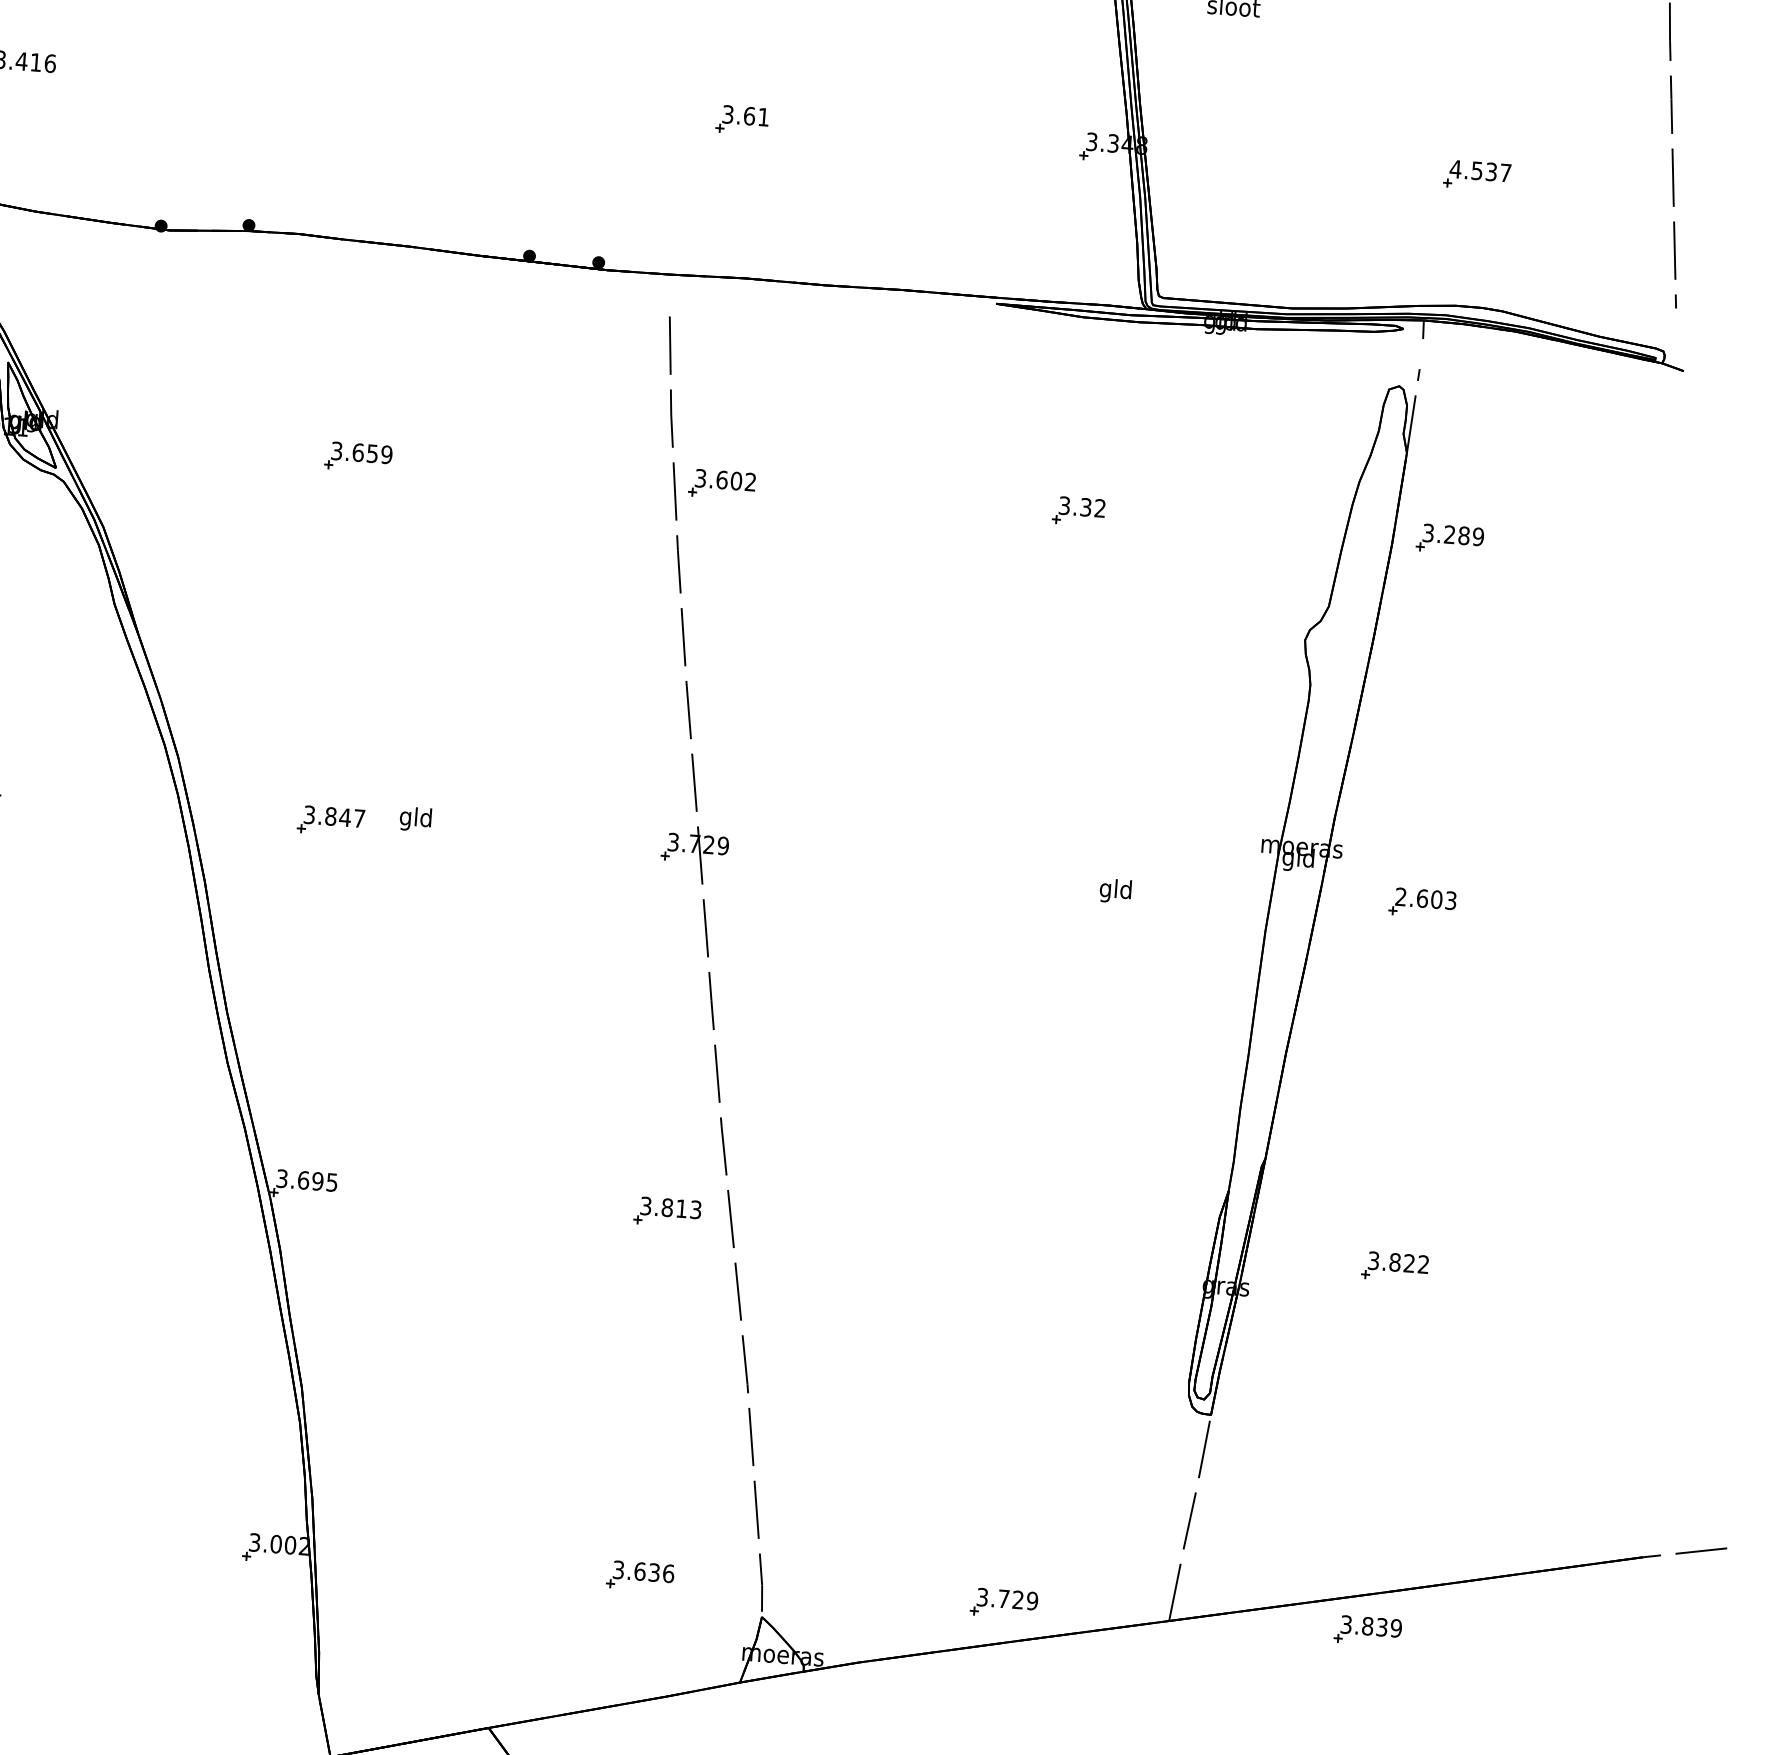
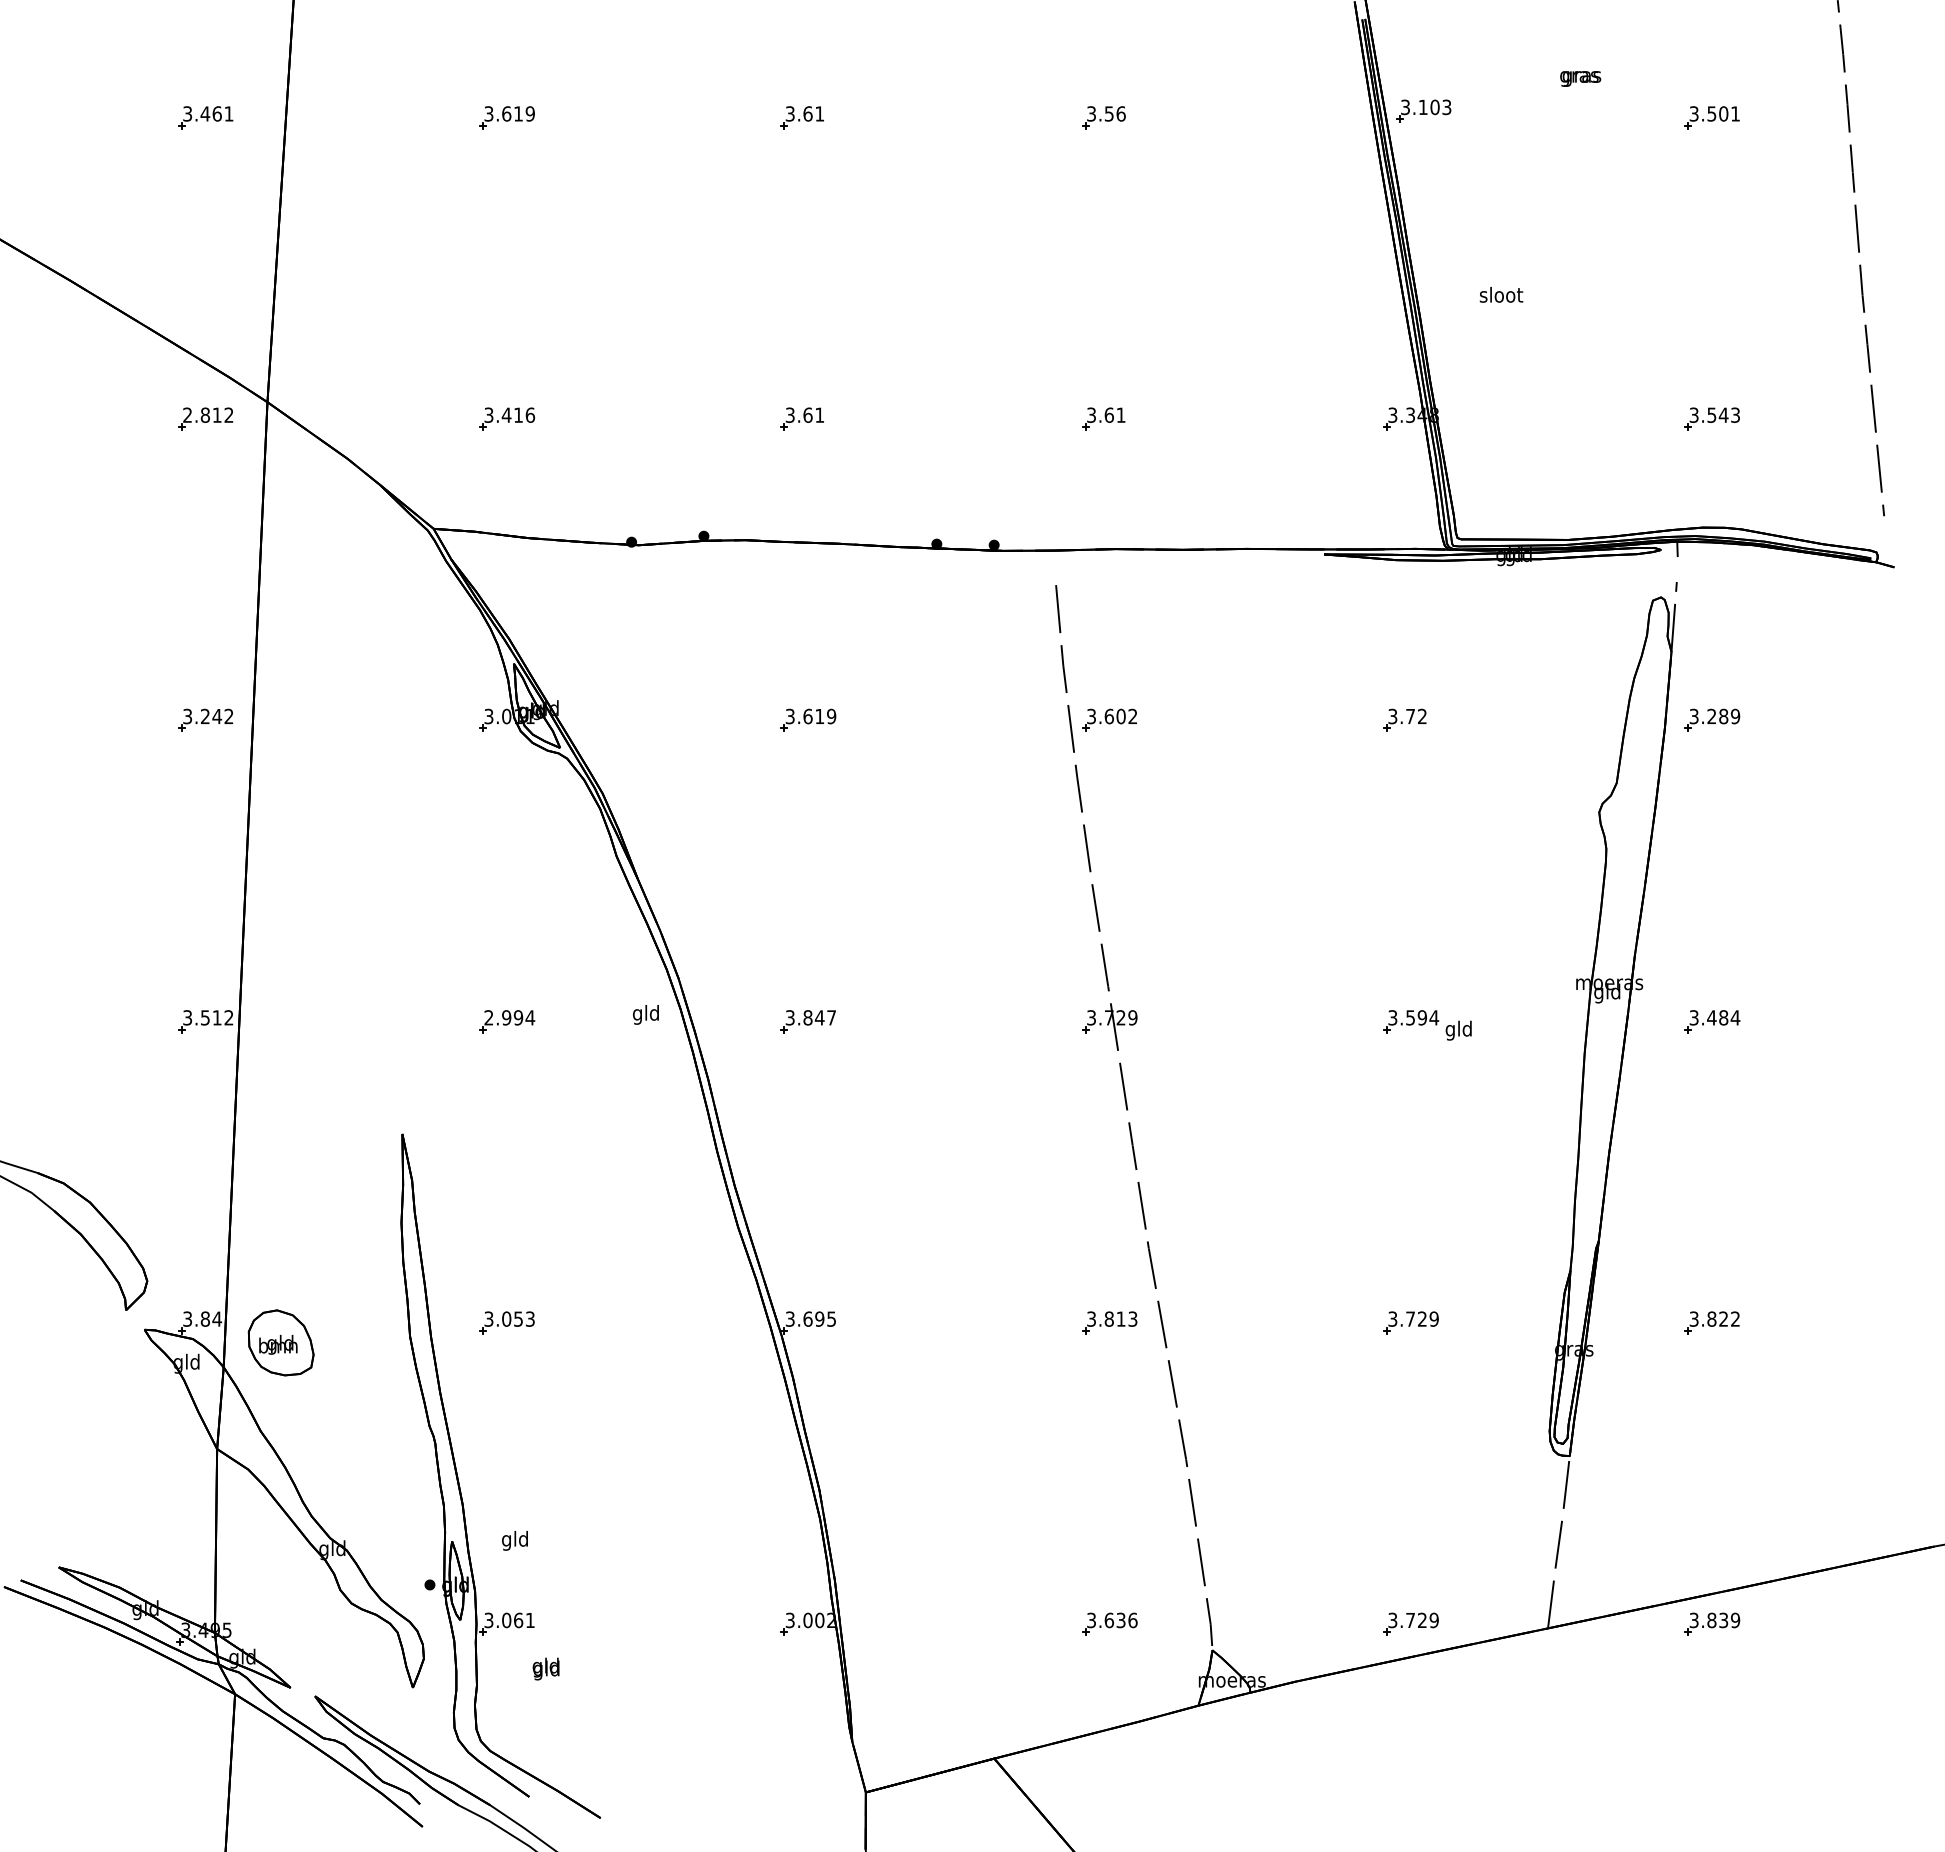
part: (377, 92) -> (801, 418), added
text: (1480, 170) -> (1714, 414), 4.537 -> 3.543
text: (372, 453) -> (819, 716), 3.659 -> 3.619
text: (1085, 507) -> (1410, 716), 3.32 -> 3.72
text: (415, 818) -> (645, 1014), moved
part: (1059, 875) -> (1411, 1021), added
text: (1425, 898) -> (1714, 1017), 2.603 -> 3.484
part: (1030, 1239) -> (1410, 1322), added

